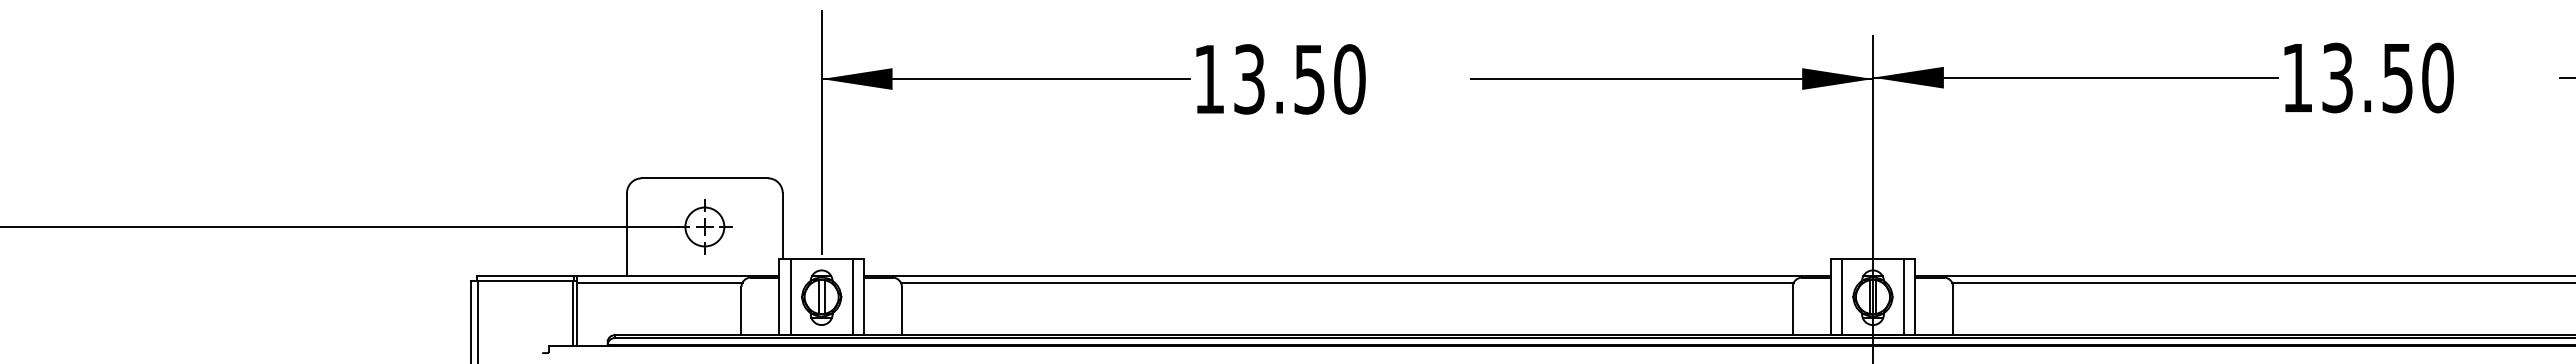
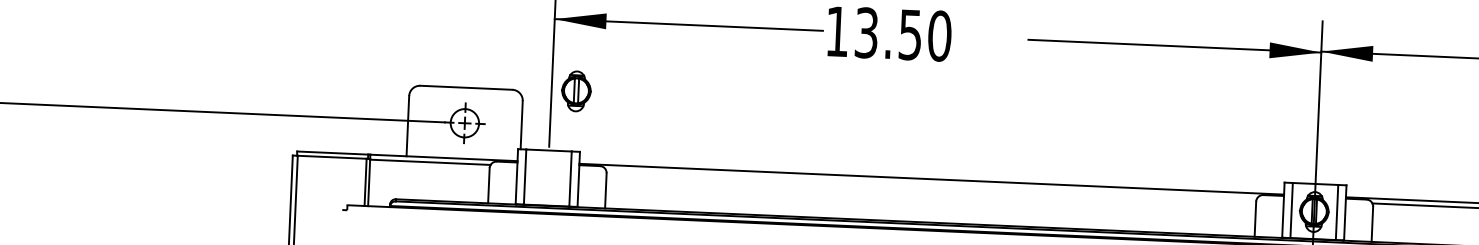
line: (1346, 282) -> (930, 184), removed
part: (821, 297) -> (576, 91), moved

